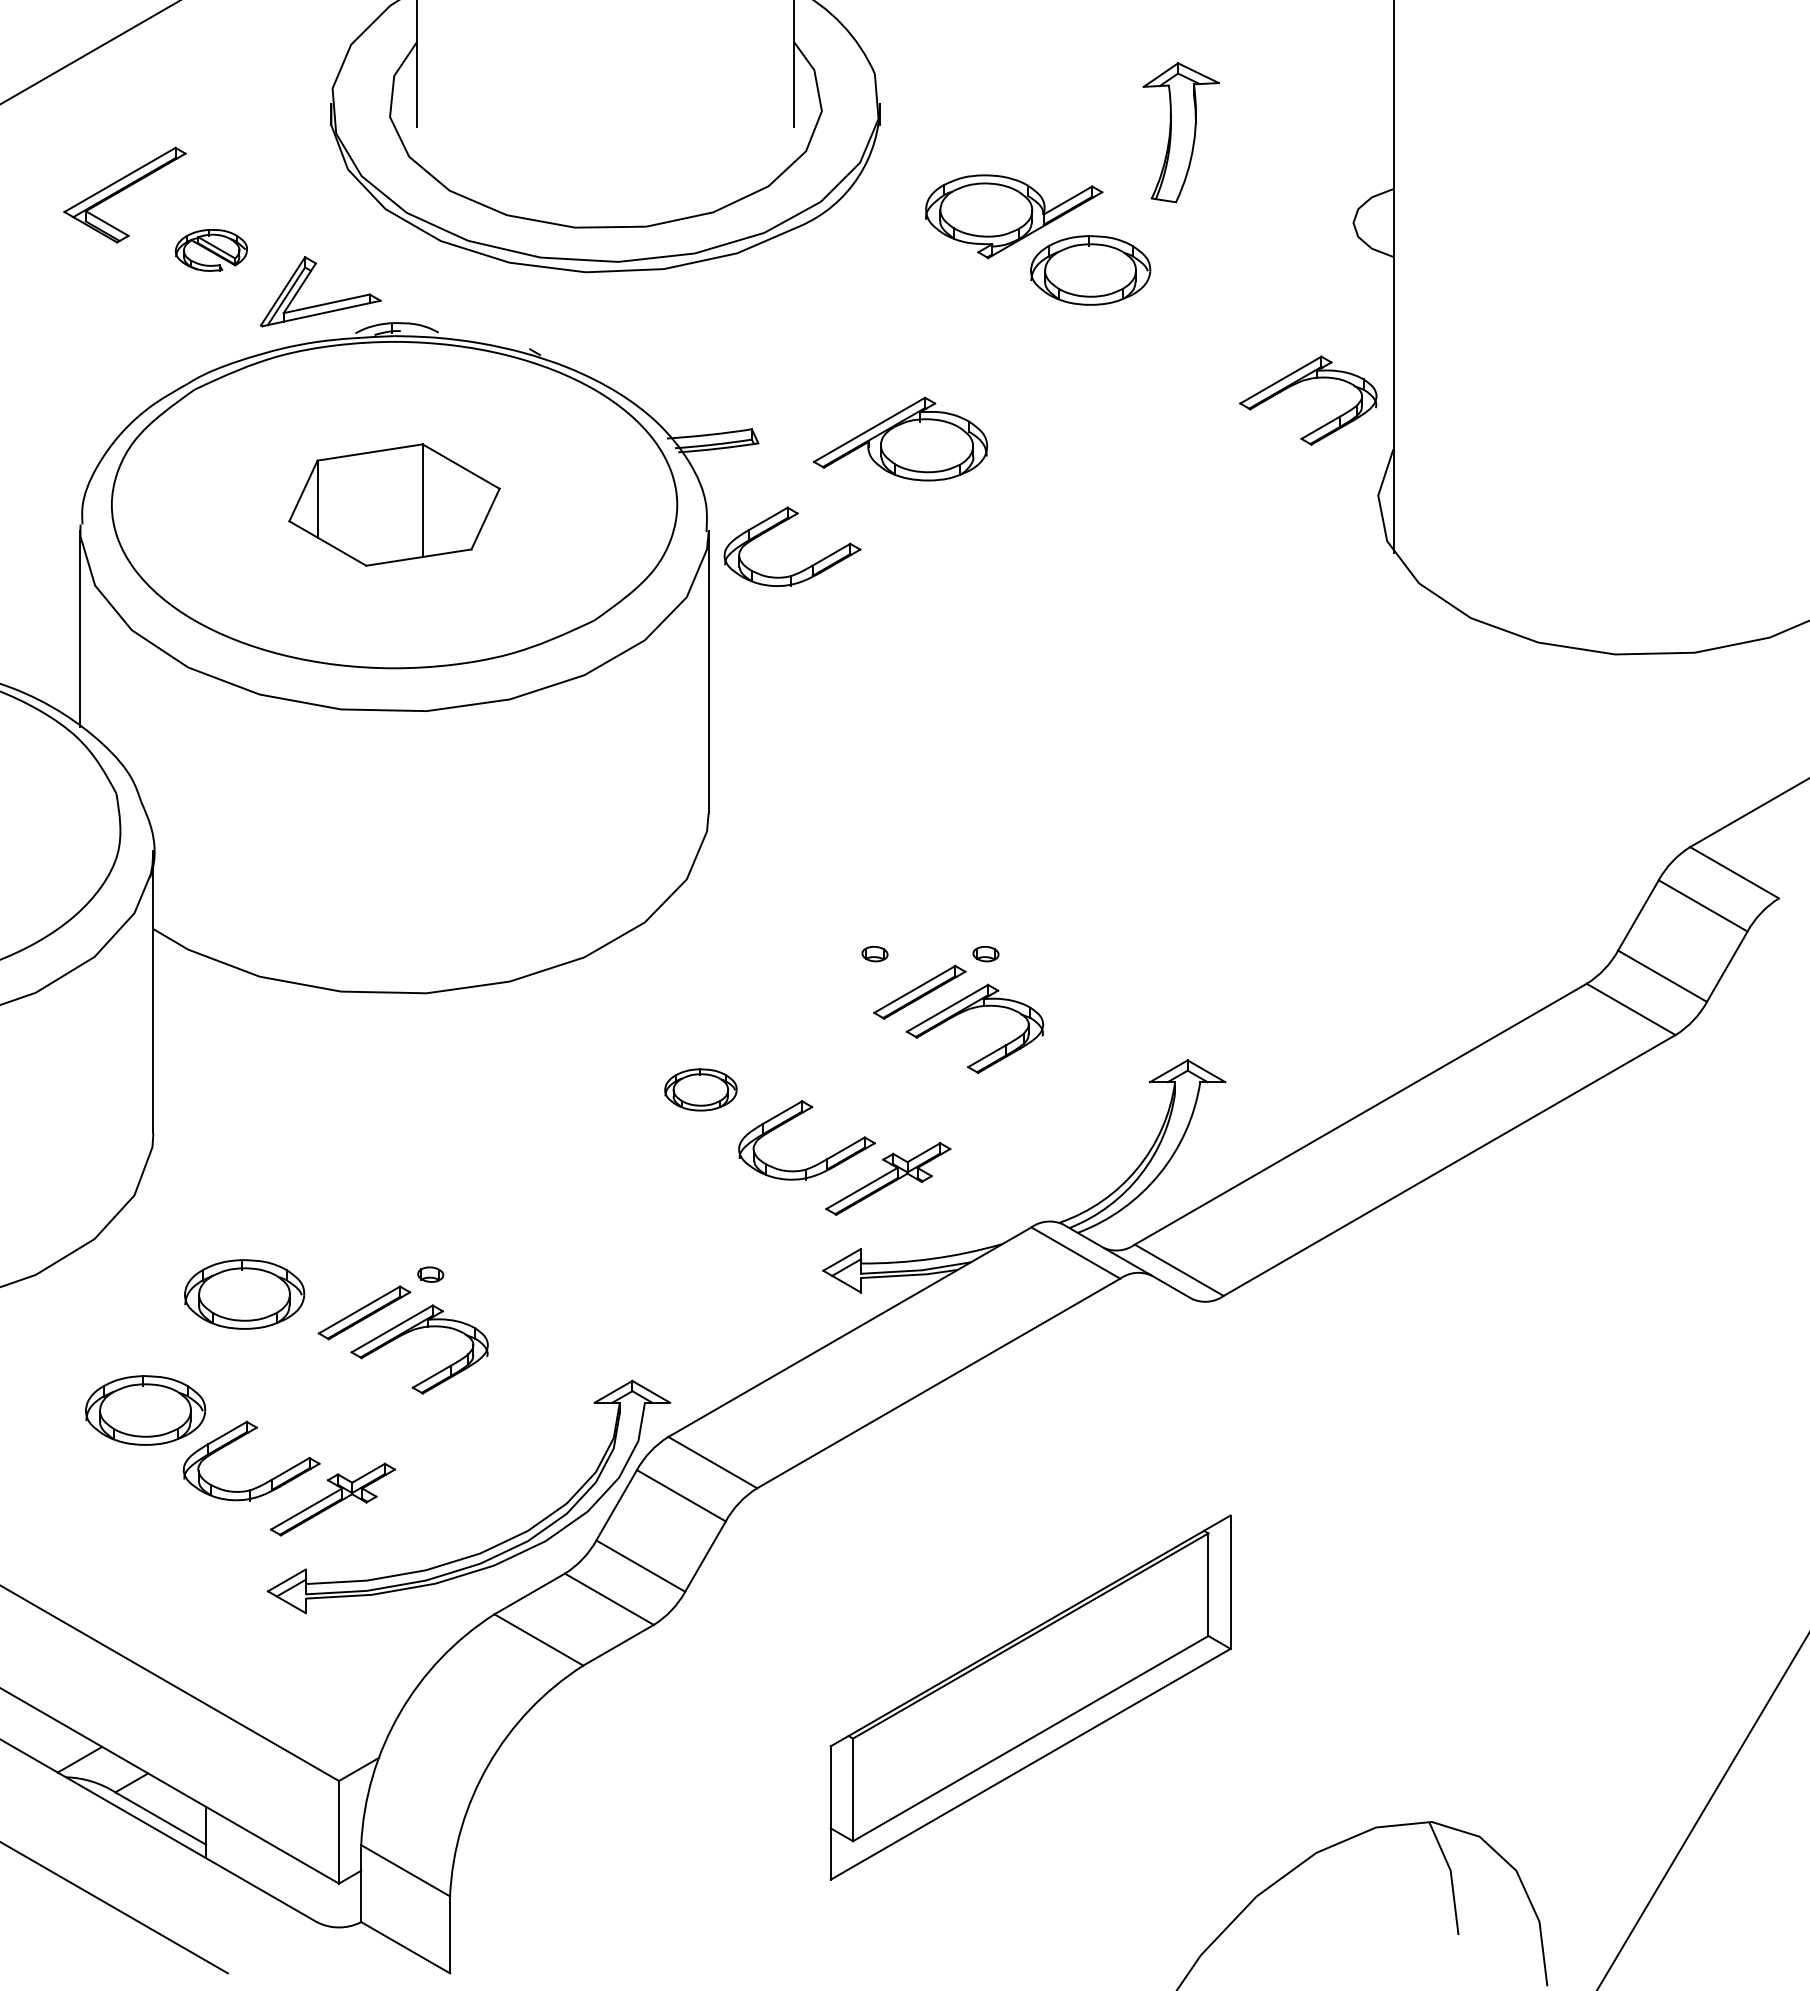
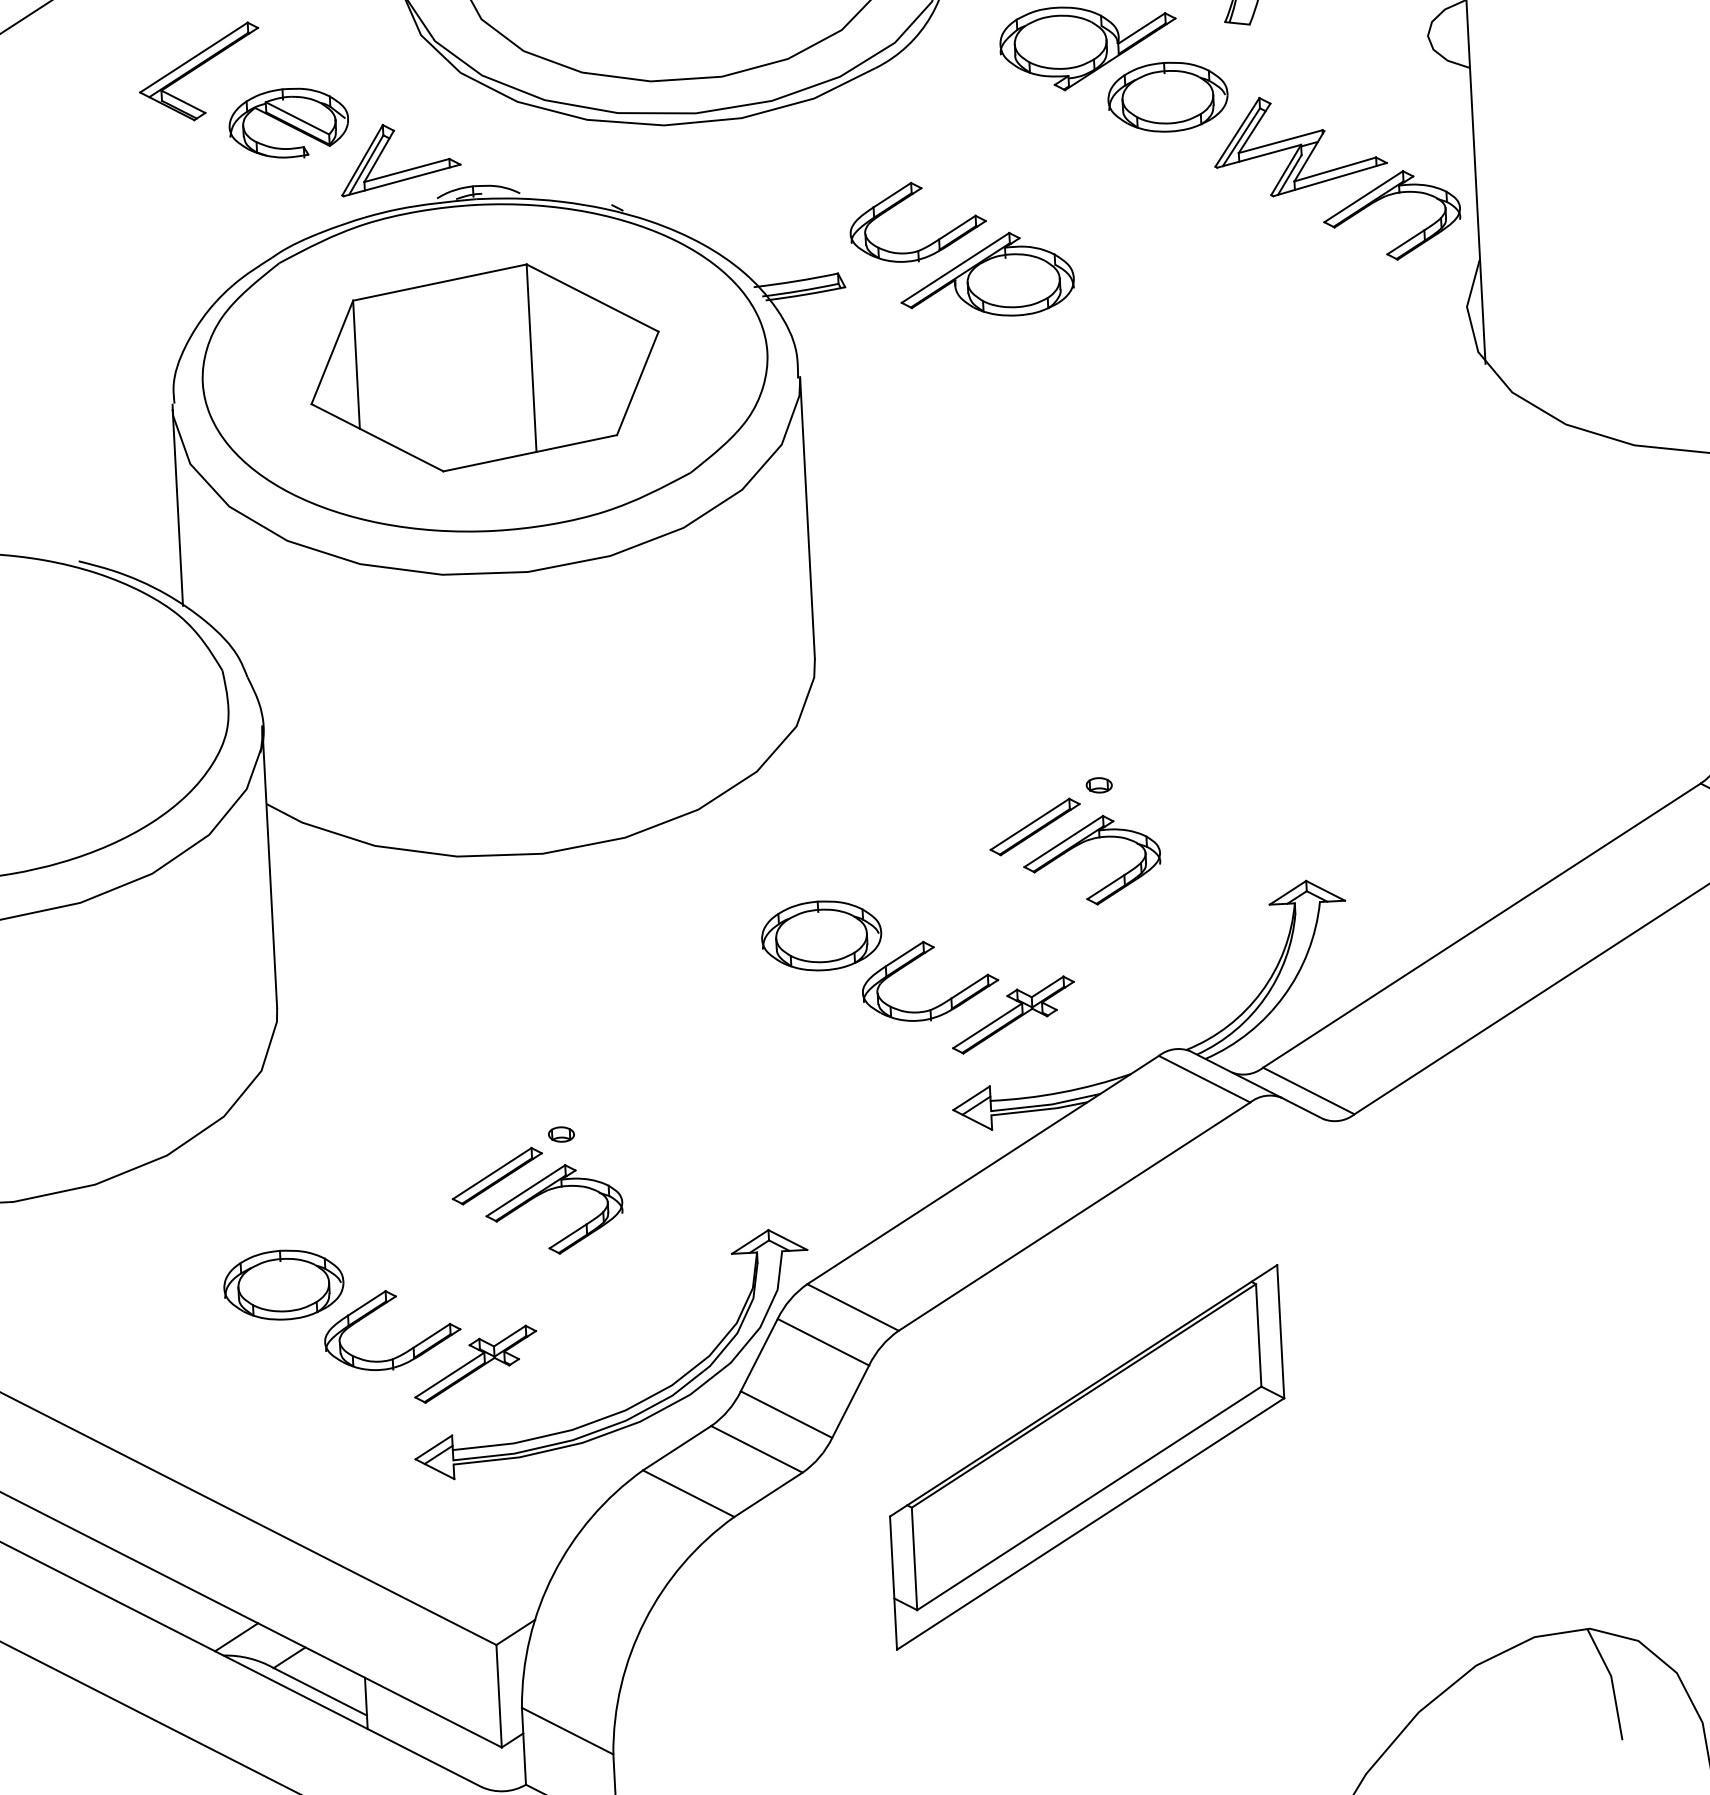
part: (211, 250) -> (288, 123), size x1.67
part: (1219, 325) -> (1299, 145), added
part: (394, 504) -> (485, 367), size x1.67
part: (777, 526) -> (901, 202), moved
part: (874, 954) -> (987, 791), removed
part: (700, 1089) -> (821, 935), size x1.67
part: (244, 1294) -> (376, 1164), removed
part: (1030, 1697) -> (1086, 1457), moved

